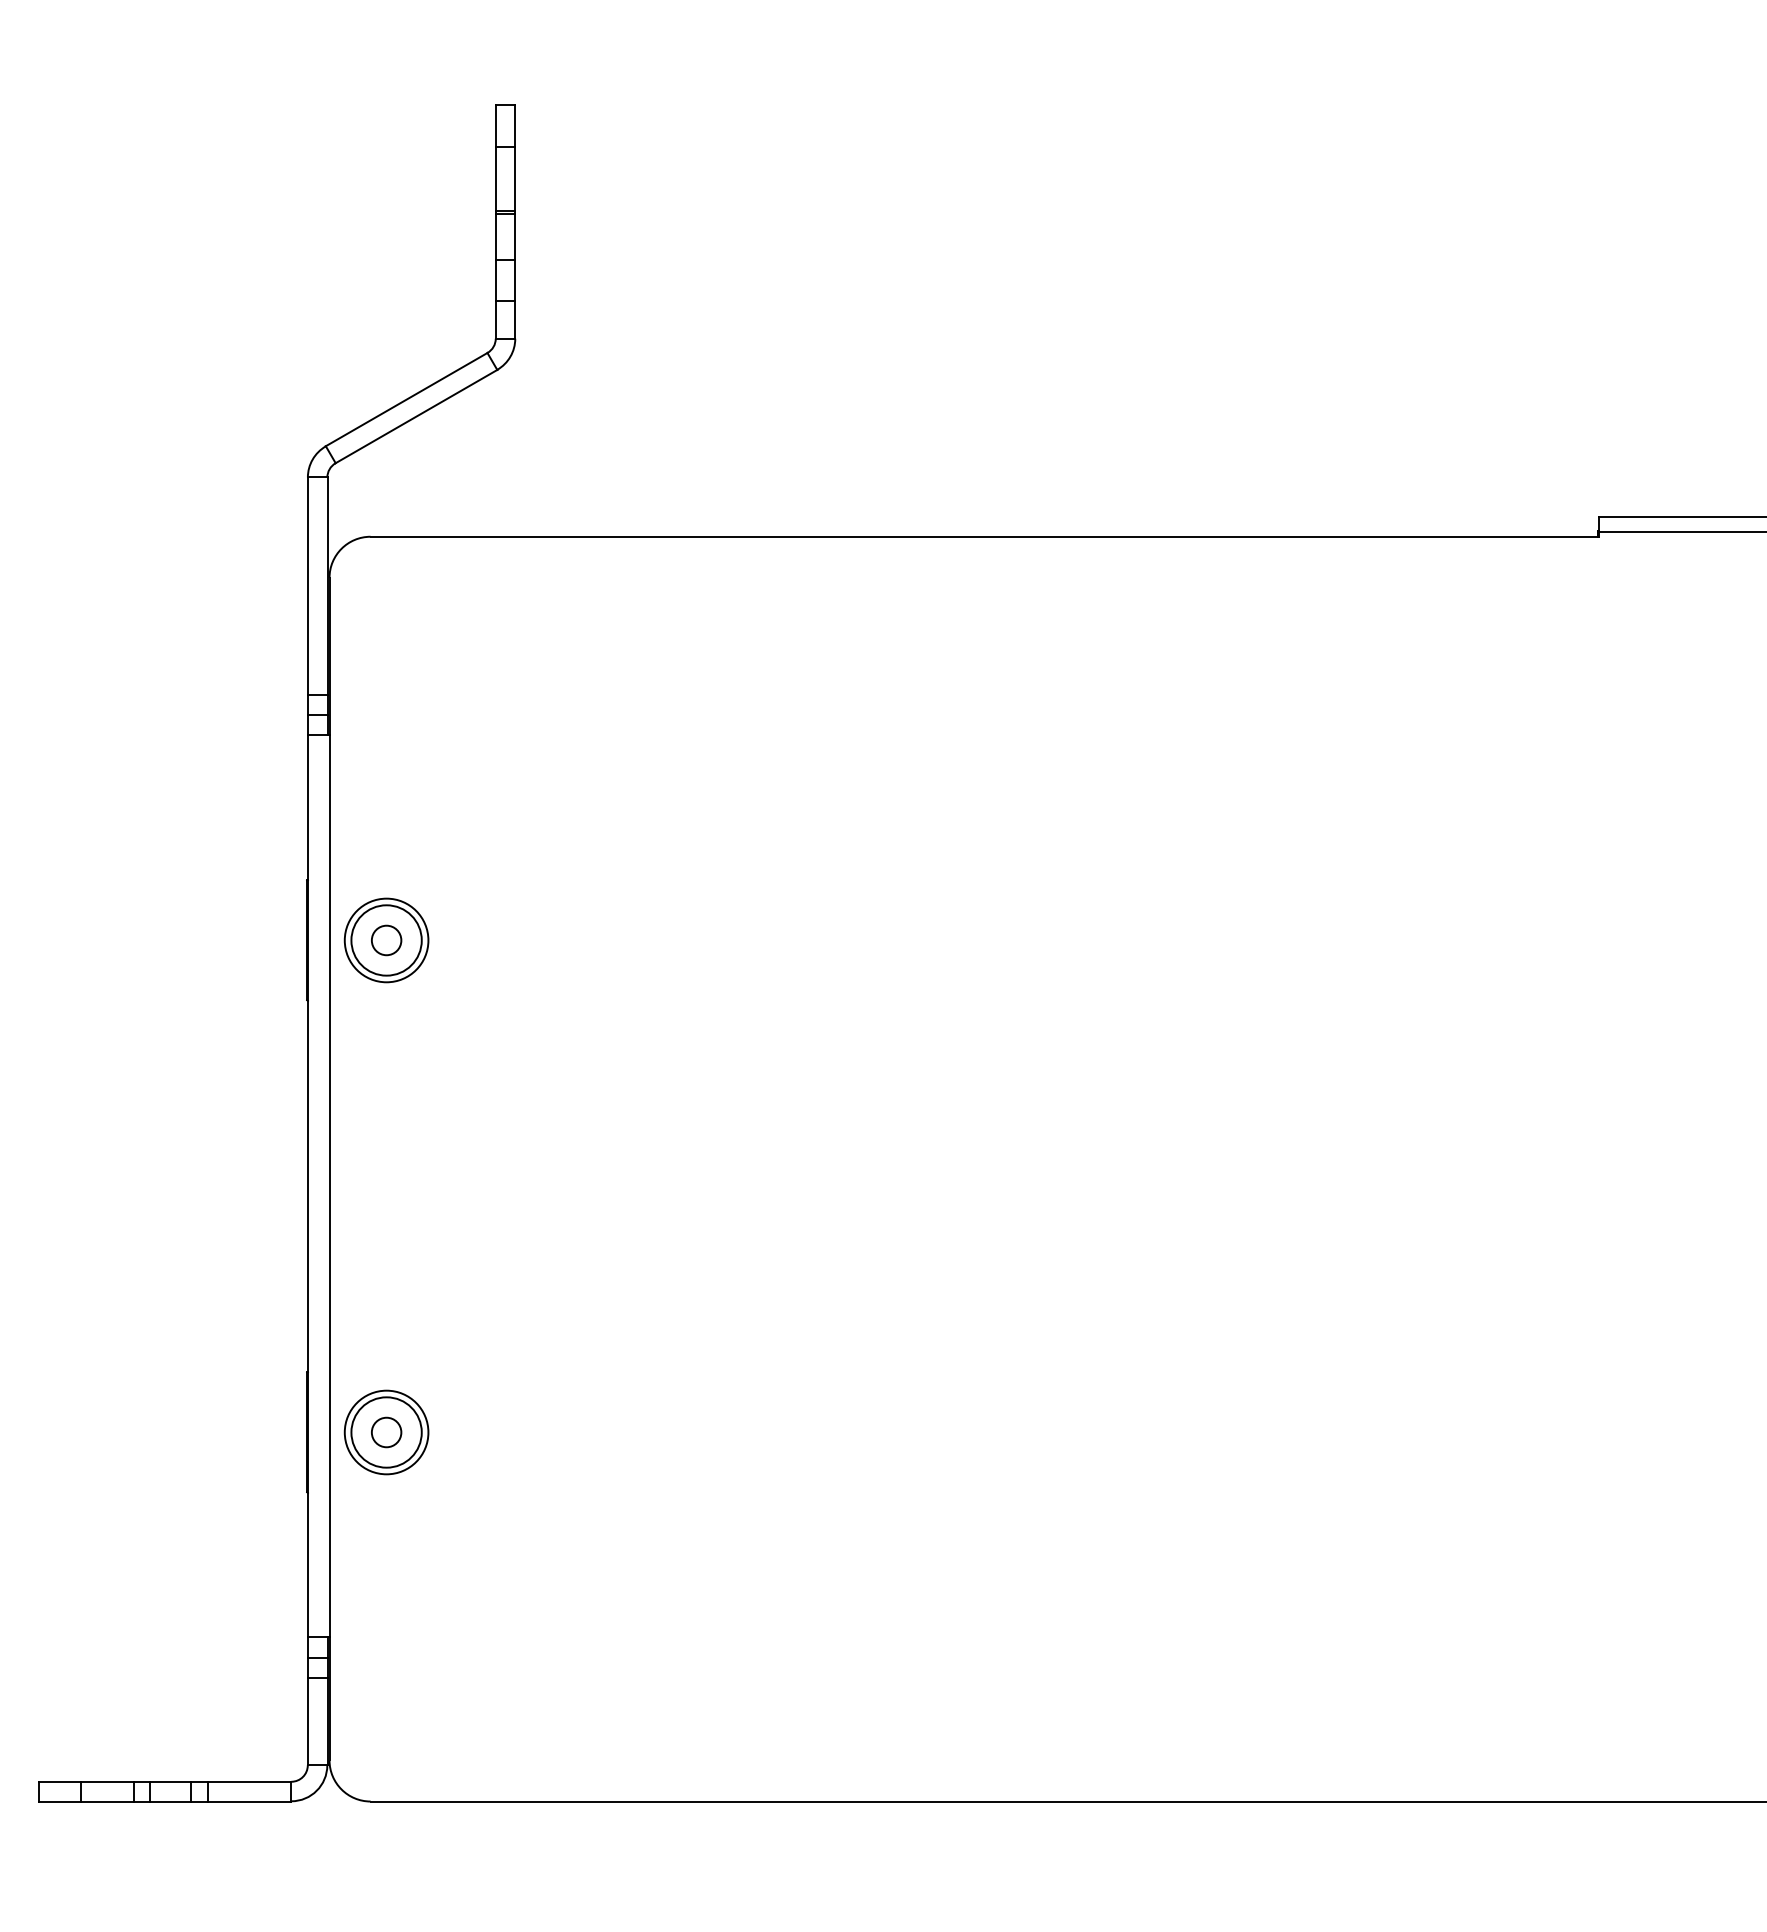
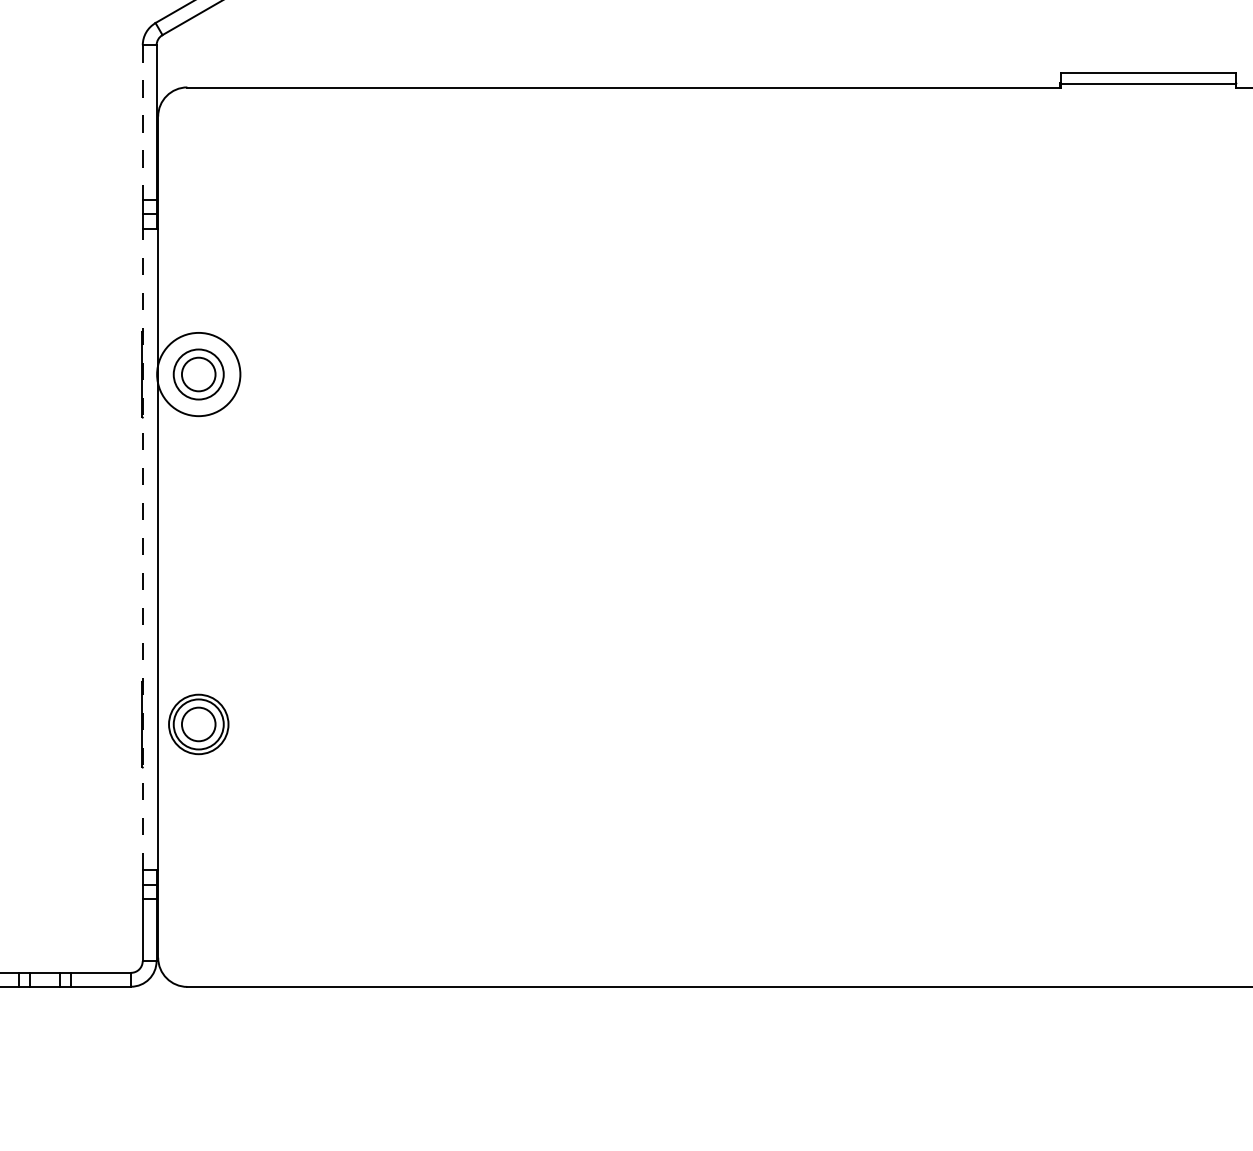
line: (307, 586) -> (142, 122), solid -> dashed
circle: (386, 940) -> (198, 374), size x1.4
circle: (386, 940) -> (198, 374), size x1.6
line: (307, 1185) -> (142, 548), solid -> dashed
circle: (386, 1432) -> (198, 724), size x1.6

